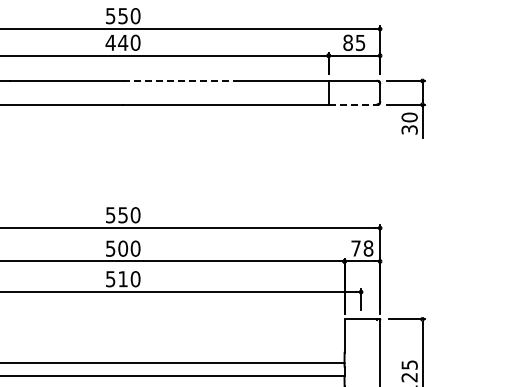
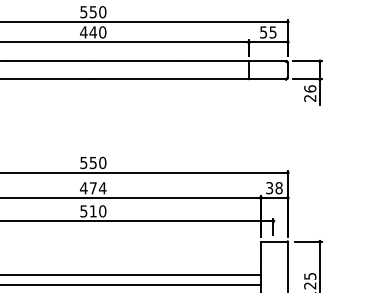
text: (347, 42) -> (263, 32), 85 -> 55
line: (179, 80) -> (135, 60), dashed -> solid
line: (353, 104) -> (267, 79), dashed -> solid
text: (409, 123) -> (310, 93), 30 -> 26
text: (122, 248) -> (92, 188), 500 -> 474
text: (355, 248) -> (269, 188), 78 -> 38

